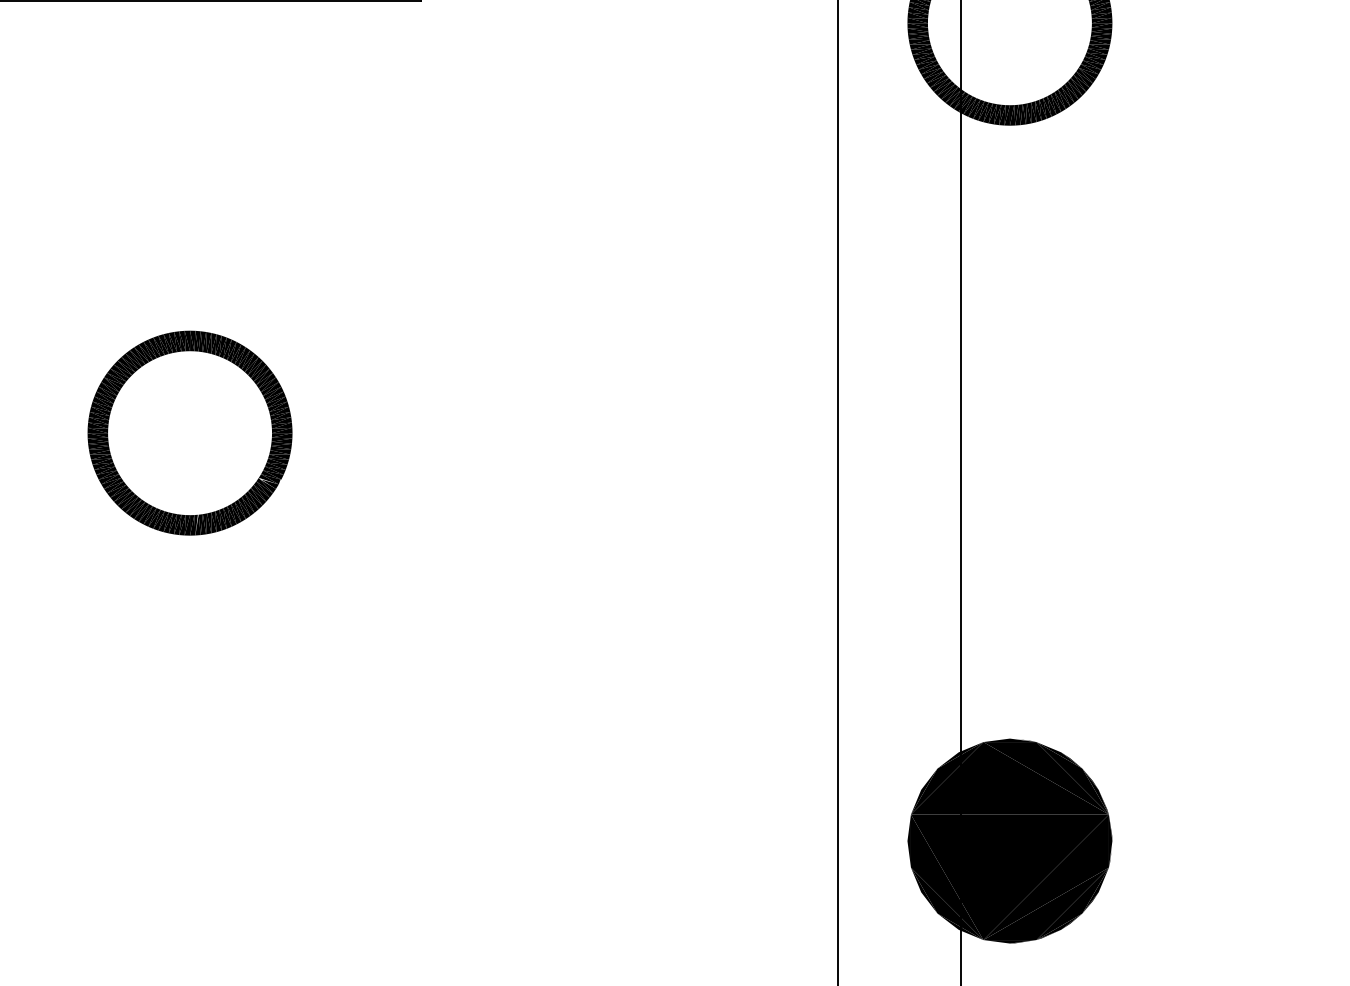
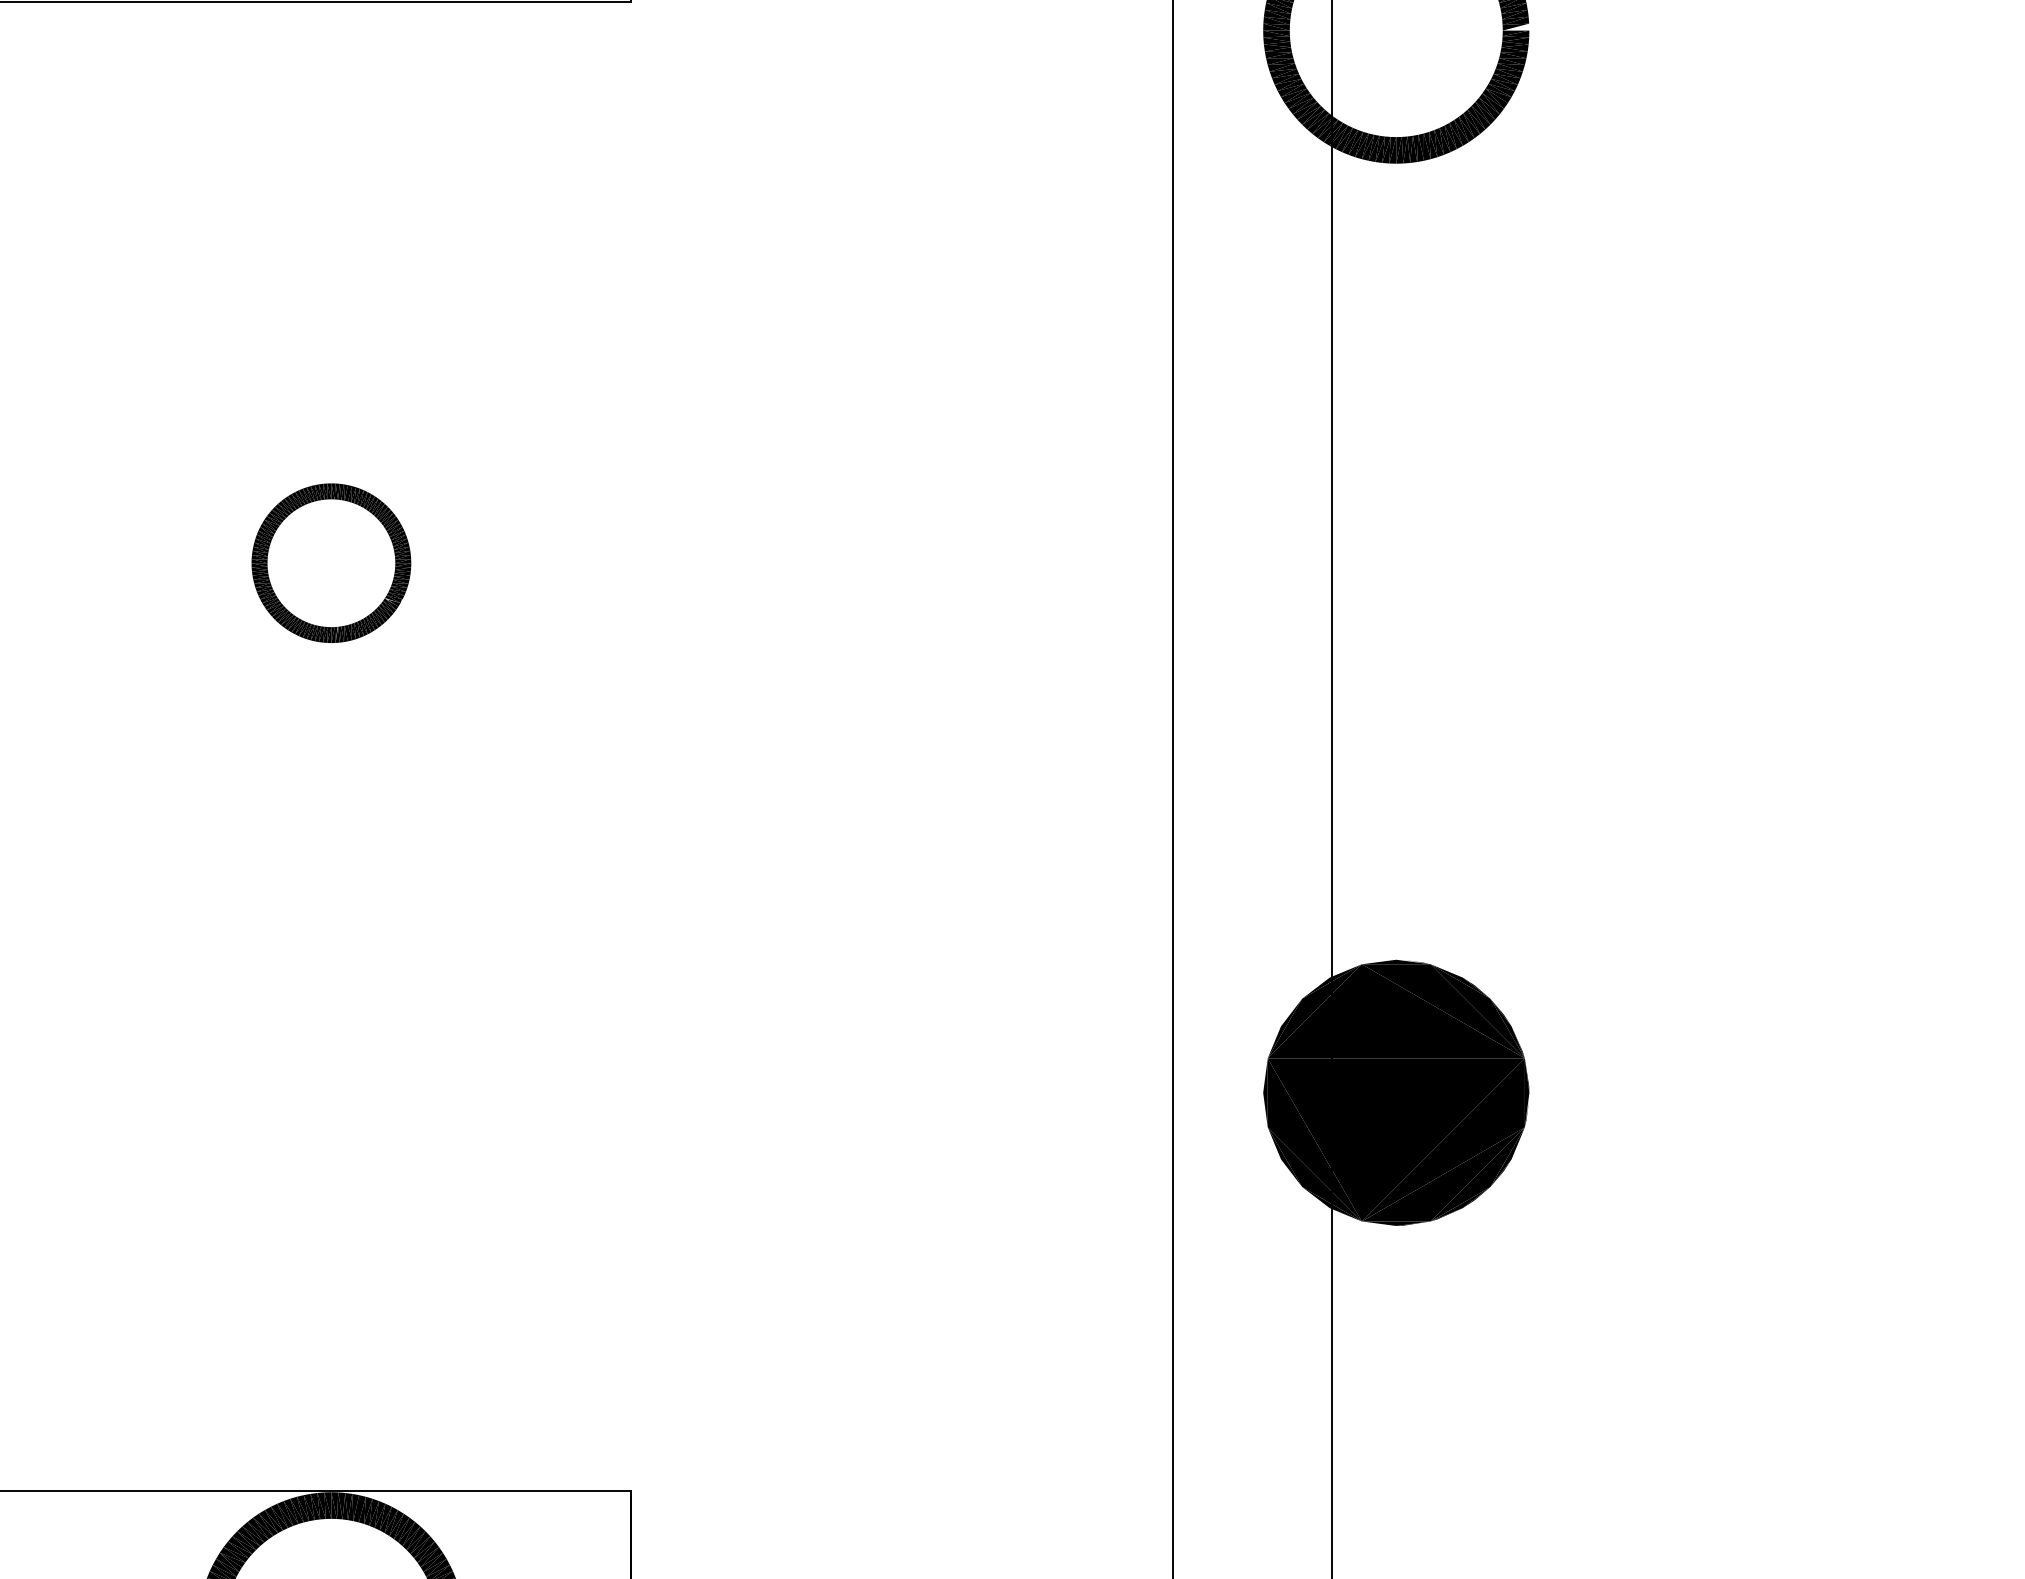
fill: (1101, 20) -> (1515, 26), removed
part: (190, 433) -> (331, 563), size x0.6

